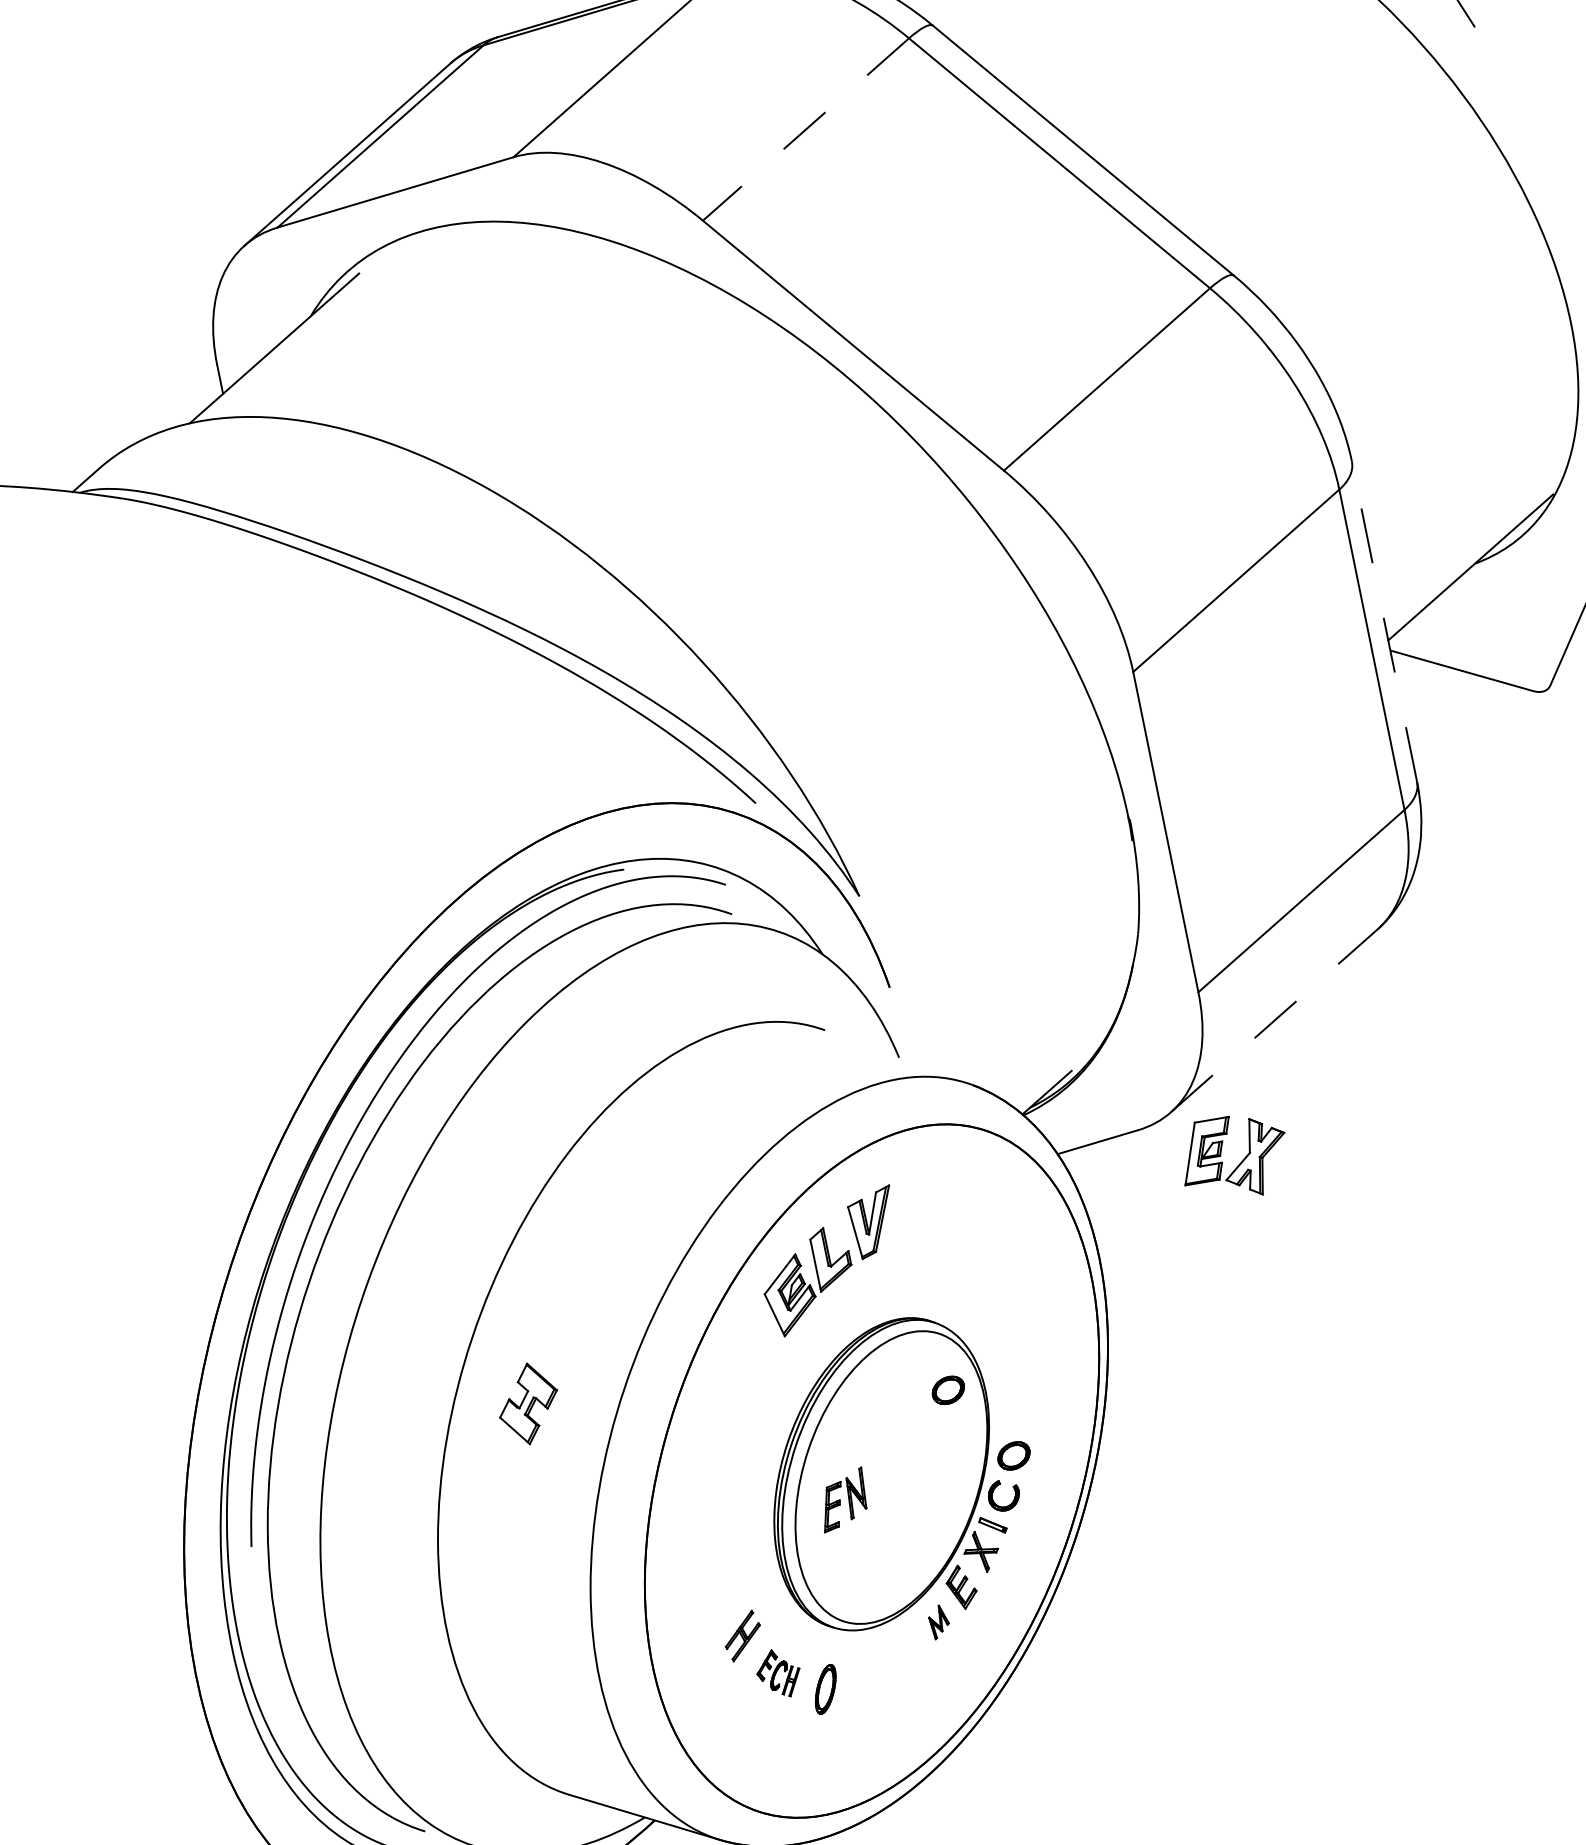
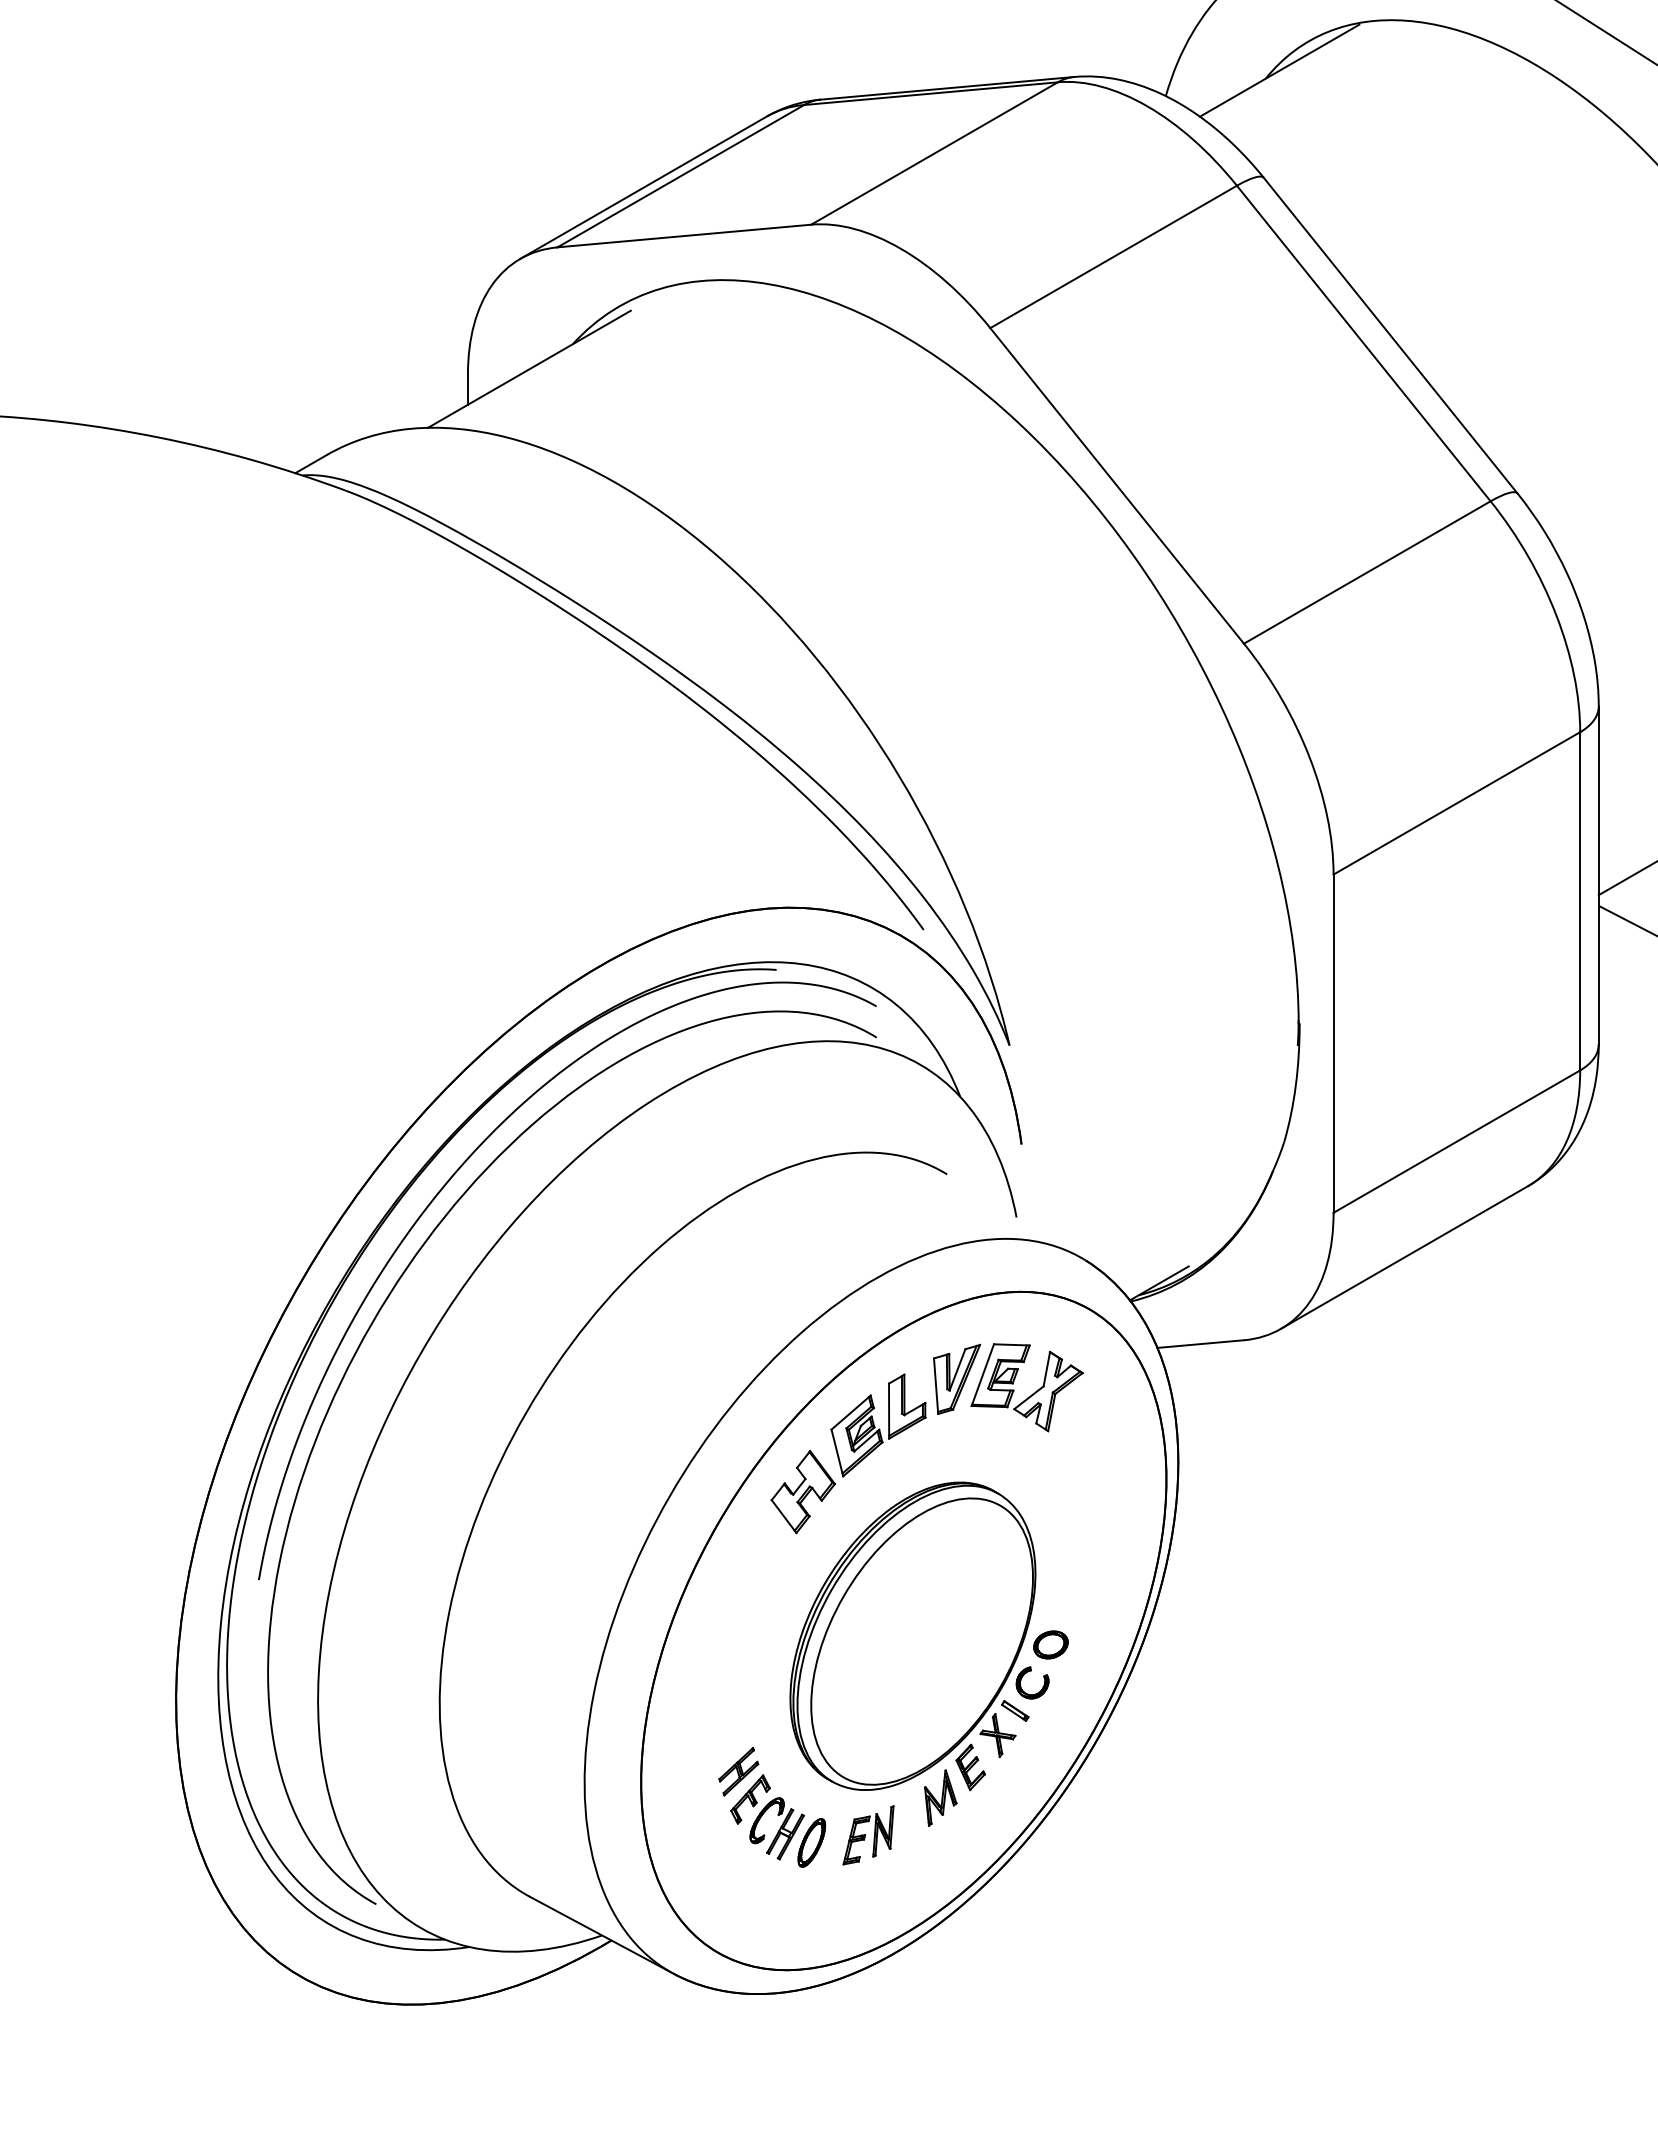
line: (805, 130) -> (1113, 257), dashed -> solid
line: (1384, 620) -> (1598, 874), dashed -> solid
line: (1274, 1020) -> (1404, 1257), dashed -> solid
part: (1240, 1161) -> (1032, 1393), moved
part: (947, 1390) -> (997, 1564), removed
part: (527, 1404) -> (802, 1492), moved
part: (843, 1500) -> (868, 1835), moved
part: (938, 1621) -> (940, 1797), size x1.67
part: (778, 1673) -> (767, 1817), size x1.67

